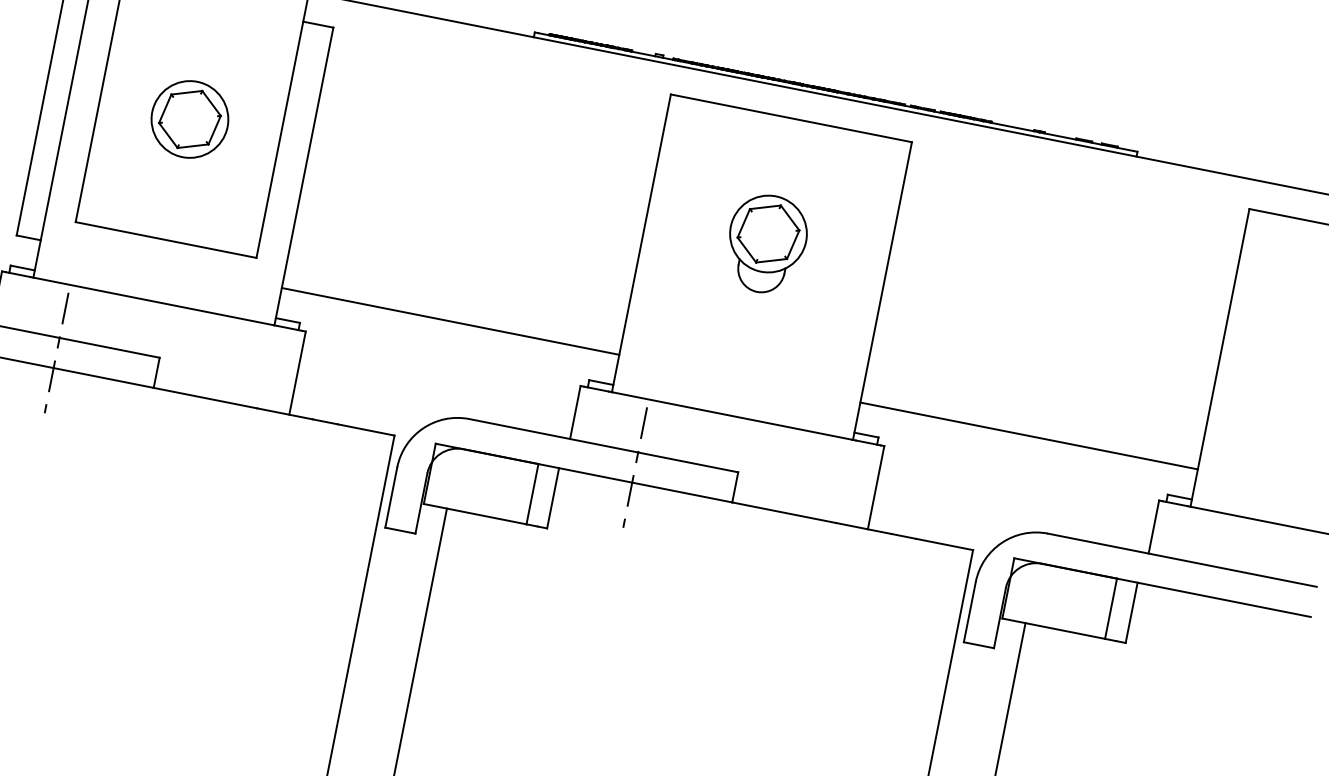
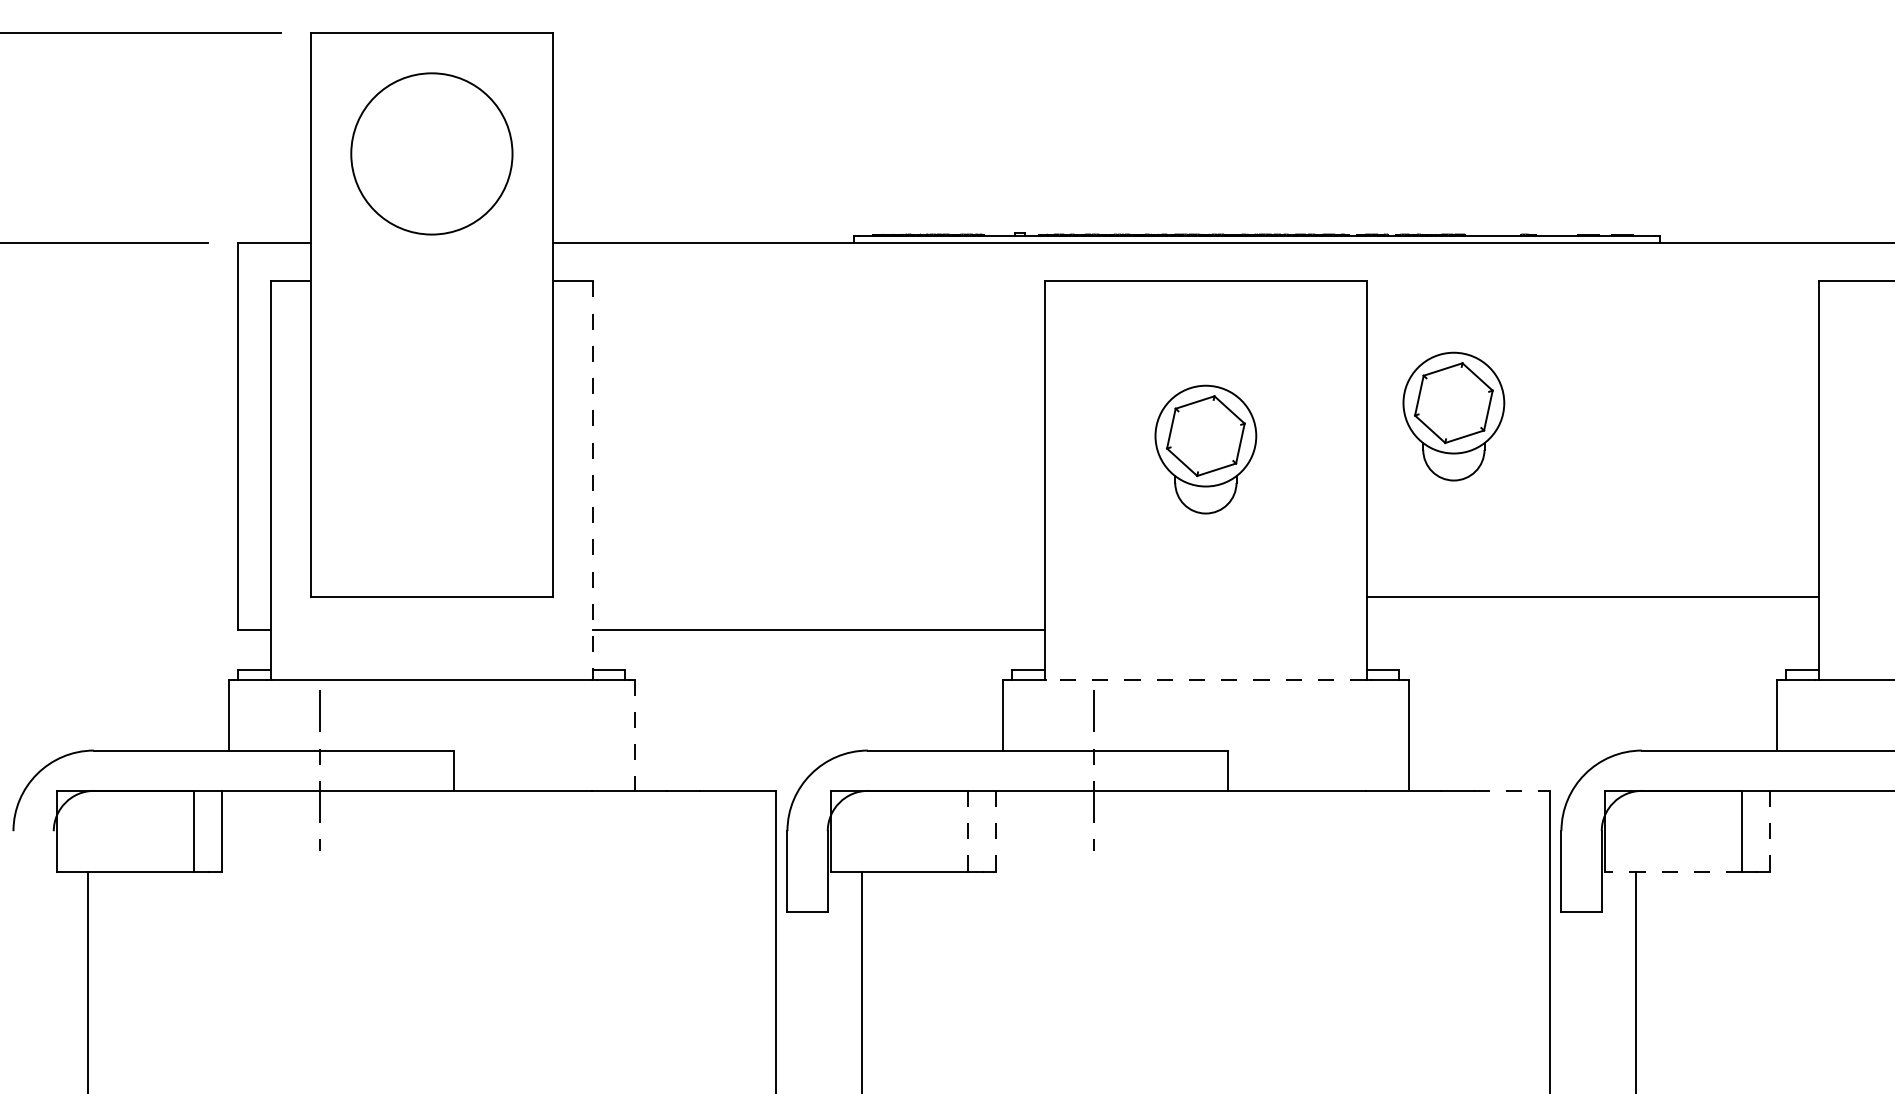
part: (189, 118) -> (431, 435), removed
line: (304, 176) -> (593, 480), solid -> dashed
part: (956, 256) -> (1453, 416), added
line: (297, 373) -> (635, 735), solid -> dashed
line: (732, 415) -> (1205, 679), solid -> dashed
line: (1028, 435) -> (1592, 596), moved
line: (532, 493) -> (968, 830), solid -> dashed
line: (552, 498) -> (995, 831), solid -> dashed
line: (945, 544) -> (1512, 790), solid -> dashed
line: (1131, 613) -> (1769, 831), solid -> dashed
line: (1053, 628) -> (1673, 871), solid -> dashed

